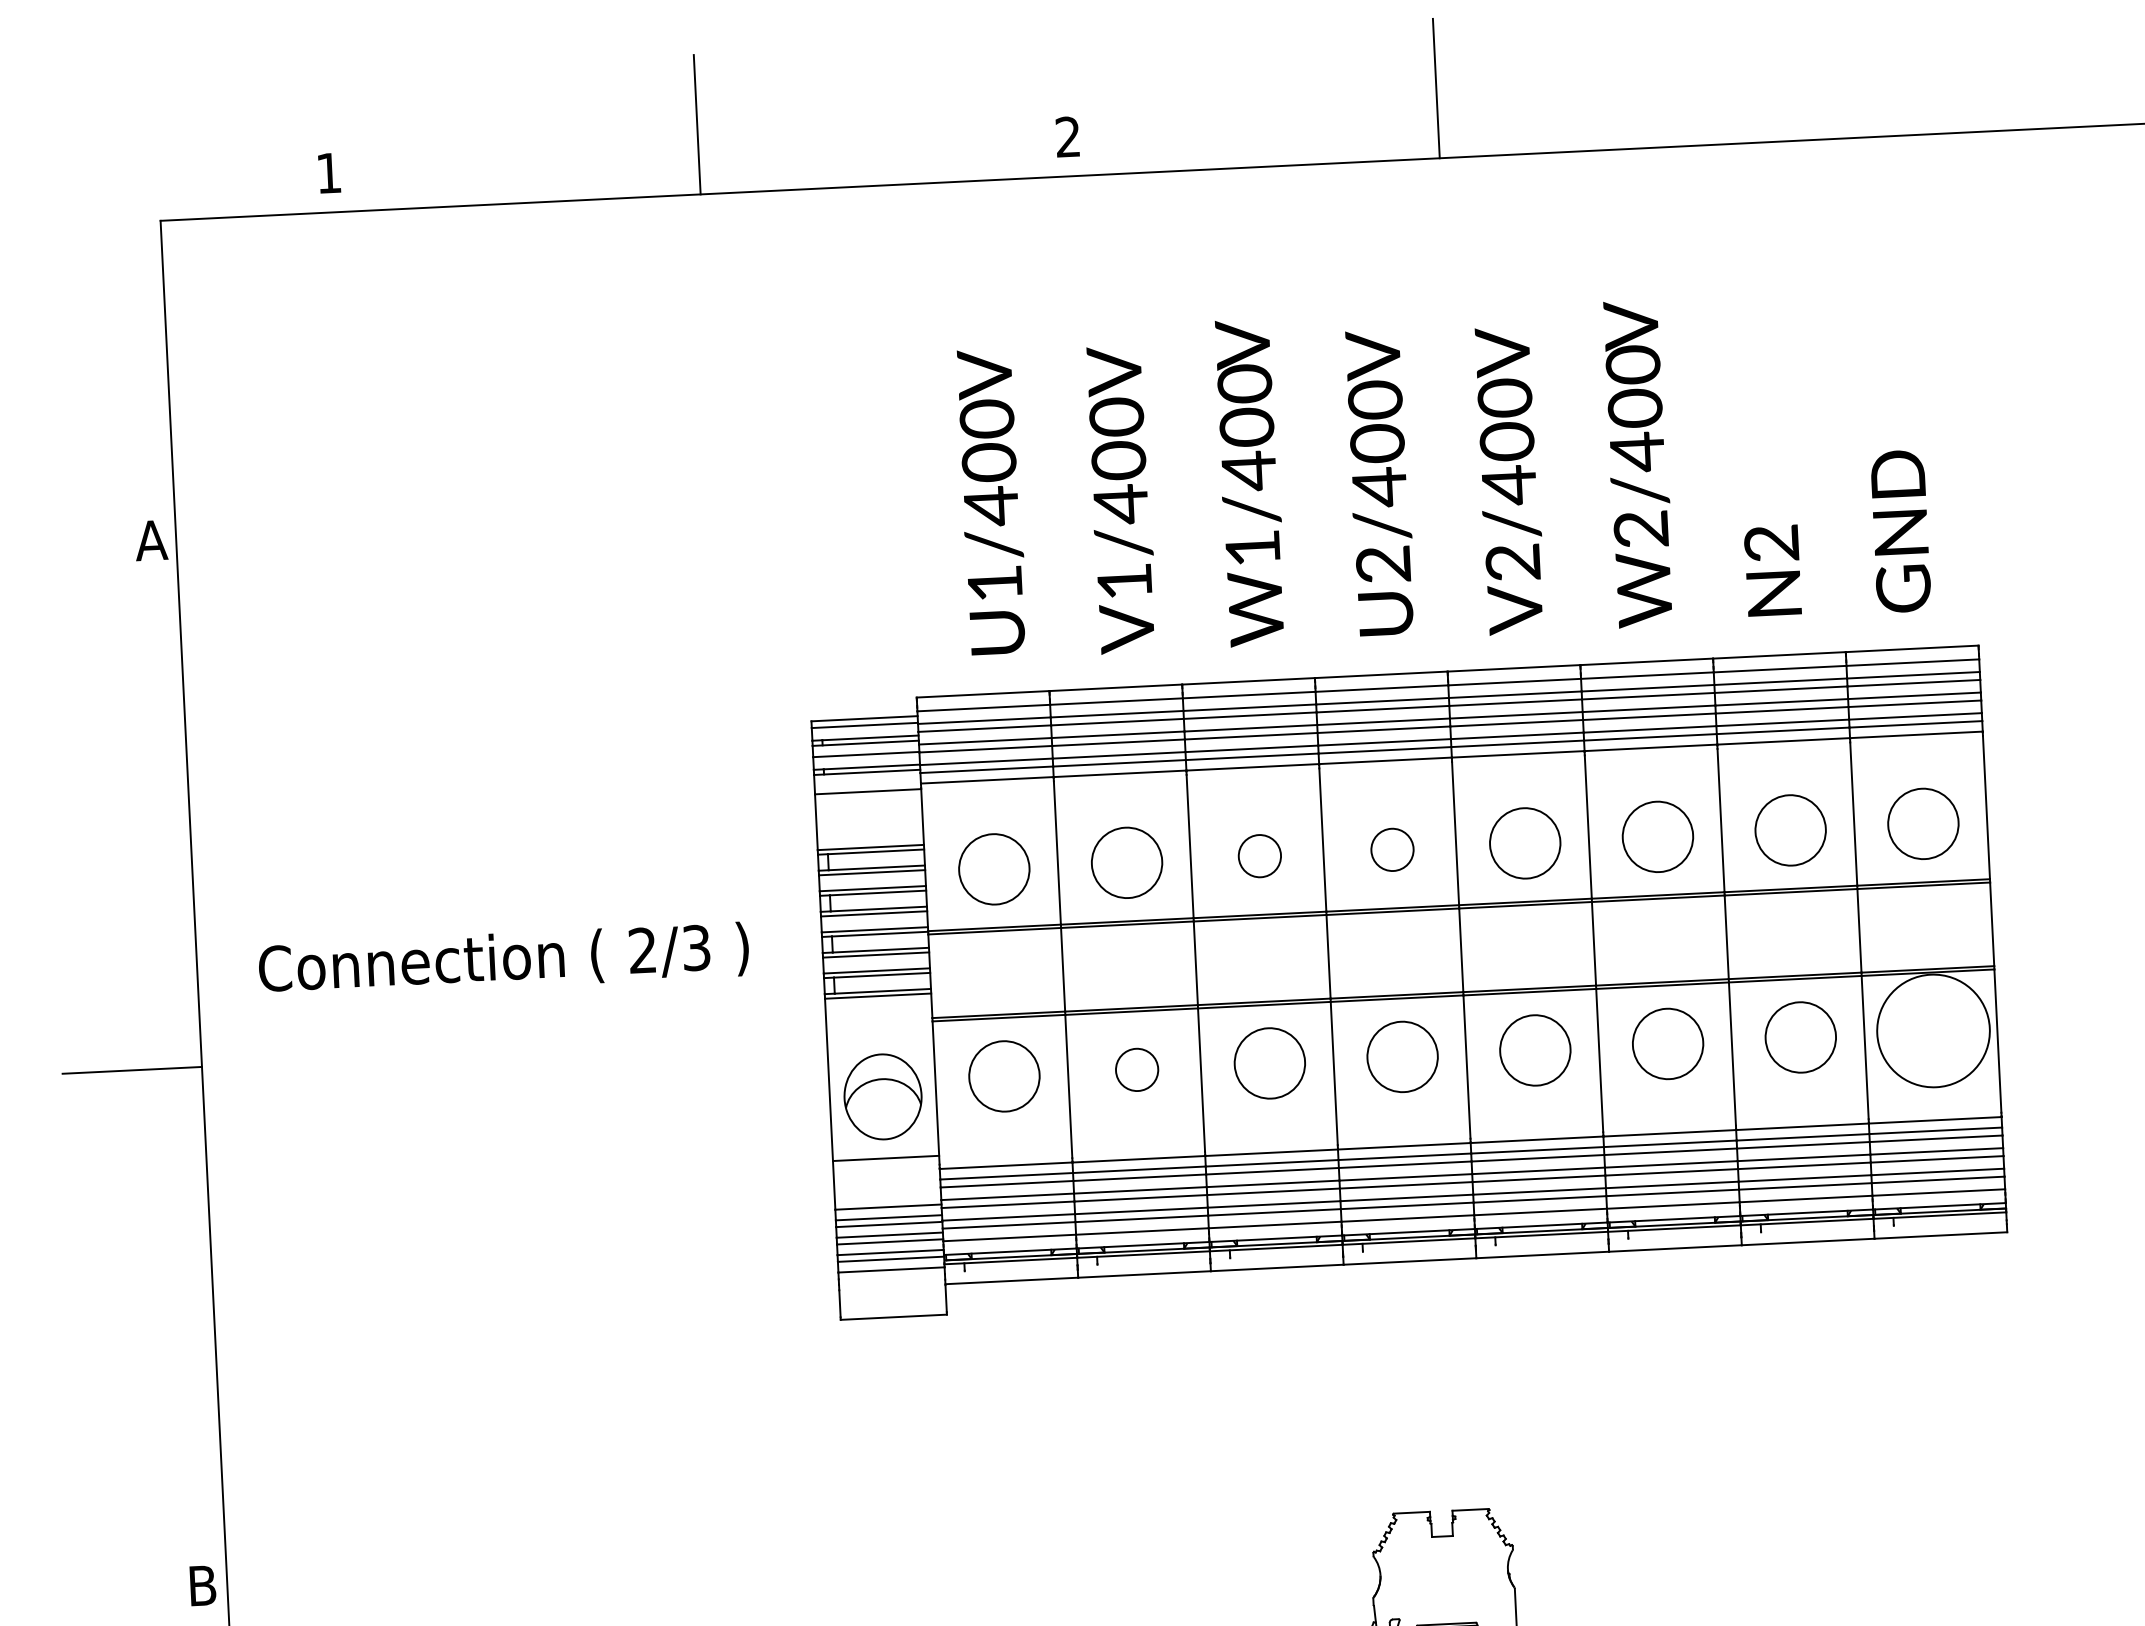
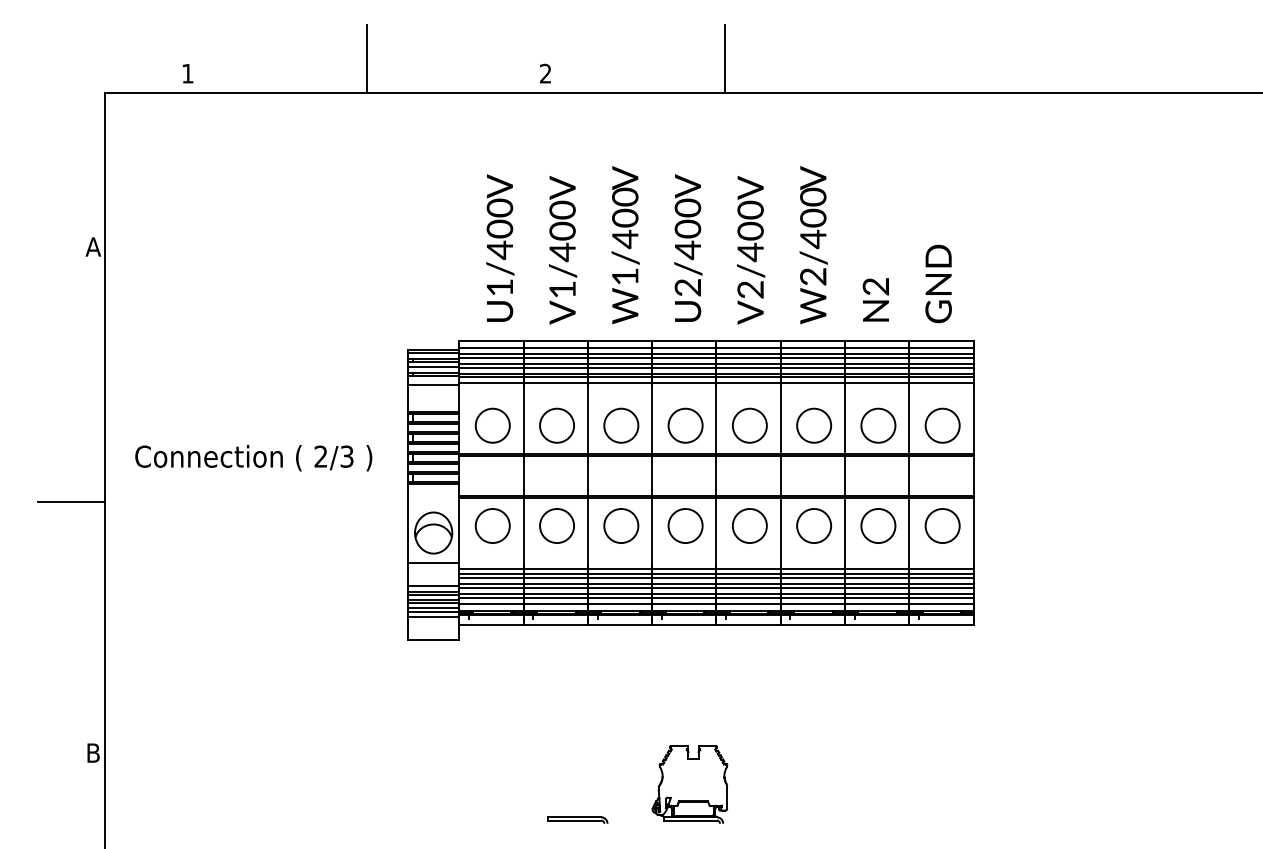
circle: (1392, 849) -> (685, 425), size x1.67
circle: (1260, 855) -> (621, 425), size x1.67
circle: (1933, 1029) -> (942, 525), size x0.62
circle: (1135, 1068) -> (556, 525), size x1.67

